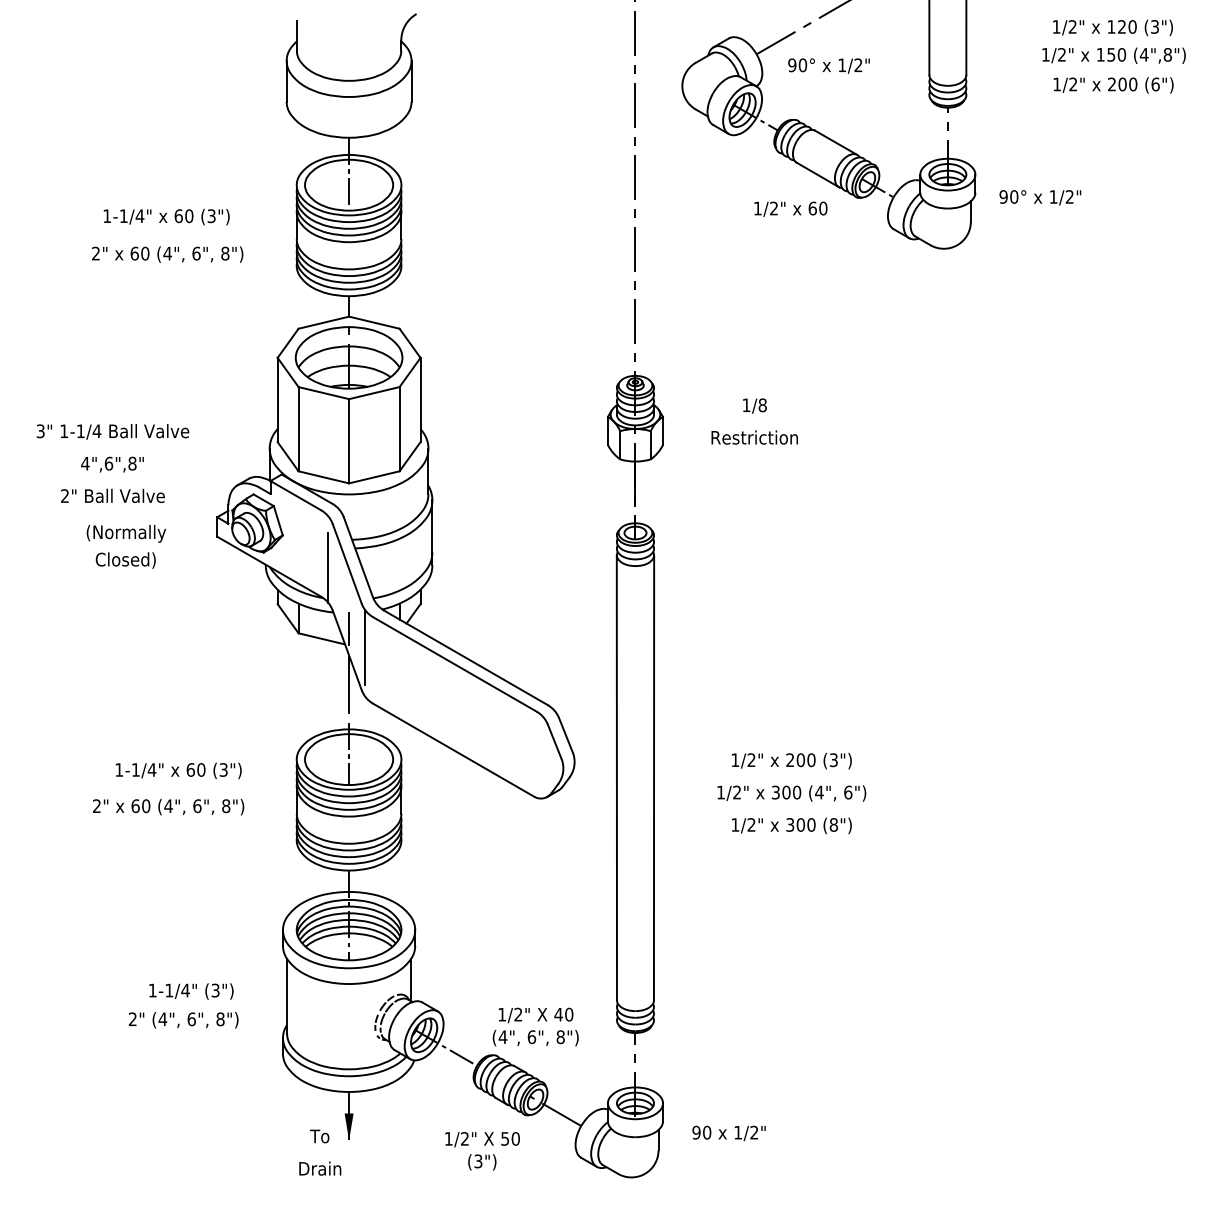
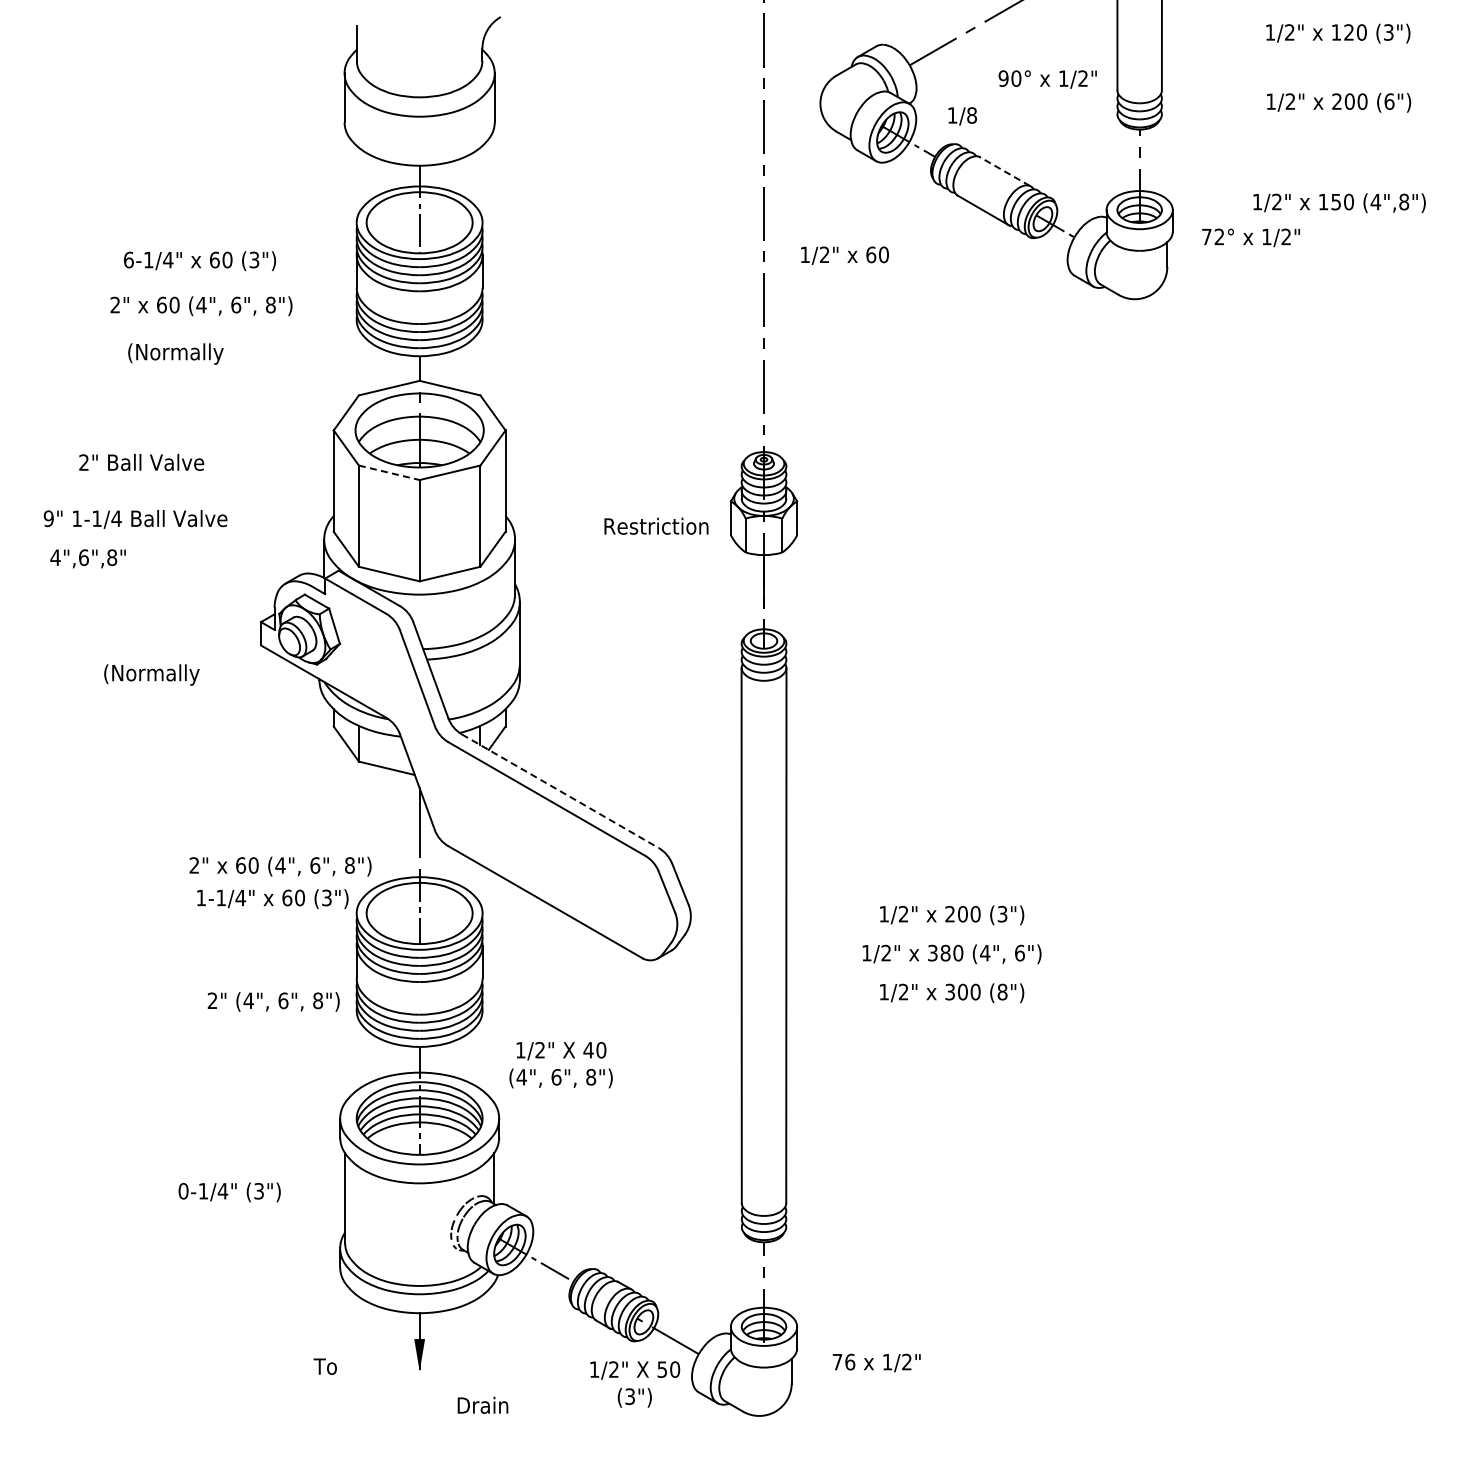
text: (1114, 56) -> (1339, 203), moved
text: (828, 66) -> (1047, 79), moved
line: (835, 142) -> (1004, 171), solid -> dashed
text: (1008, 196) -> (1212, 236), 90° -> 72°
text: (790, 209) -> (844, 255), moved
text: (106, 215) -> (128, 259), 1-1/4" -> 6-1/4"
line: (324, 392) -> (389, 472), solid -> dashed
text: (754, 406) -> (962, 116), moved
text: (40, 431) -> (48, 518), 3" -> 9"
text: (754, 436) -> (656, 525), moved
text: (111, 464) -> (87, 558), moved
text: (112, 495) -> (141, 461), moved
text: (126, 533) -> (175, 353), moved
text: (126, 560) -> (151, 674), Closed) -> (Normally
line: (328, 567) -> (394, 682), removed
line: (348, 629) -> (419, 756), removed
line: (364, 647) -> (438, 778), removed
line: (466, 658) -> (560, 791), solid -> dashed
text: (178, 770) -> (272, 898), moved
text: (786, 792) -> (945, 953), 300 -> 380
text: (168, 806) -> (280, 866), moved
text: (152, 989) -> (183, 1190), 1-1/4" -> 0-1/4"
text: (183, 1019) -> (273, 1001), moved
text: (535, 1027) -> (560, 1065), moved
text: (701, 1132) -> (843, 1361), 90 -> 76
text: (319, 1136) -> (324, 1366), moved
text: (482, 1151) -> (635, 1384), moved
text: (319, 1167) -> (482, 1404), moved

